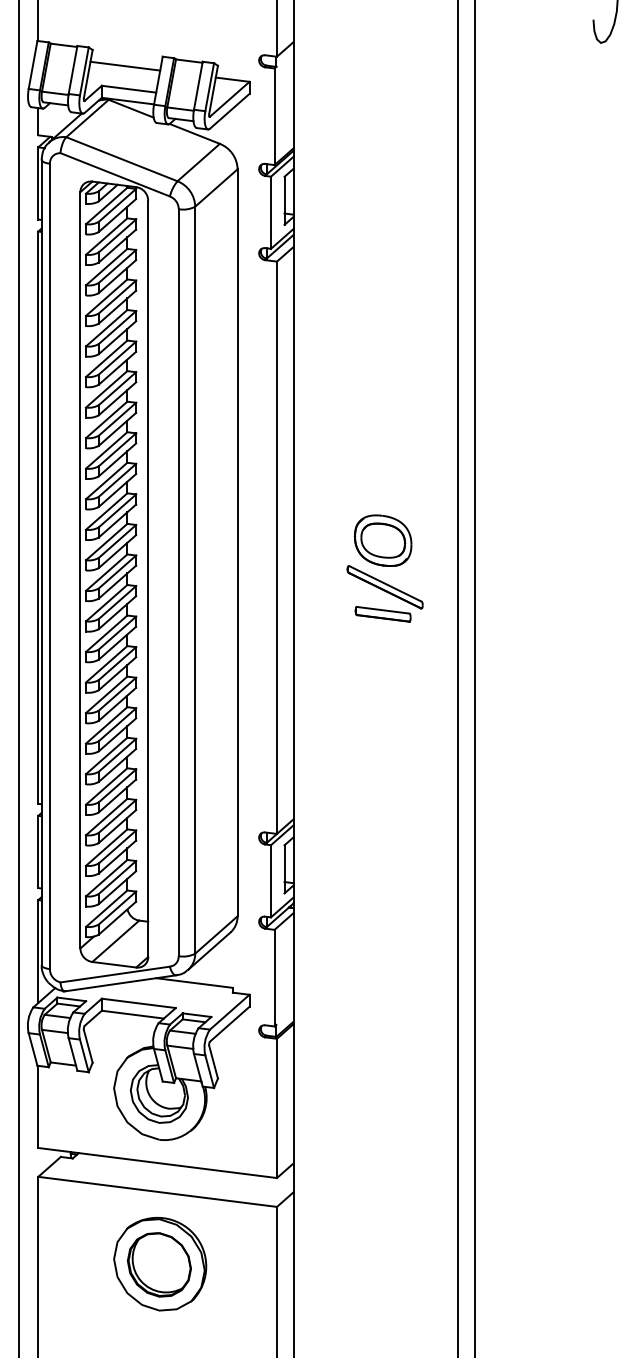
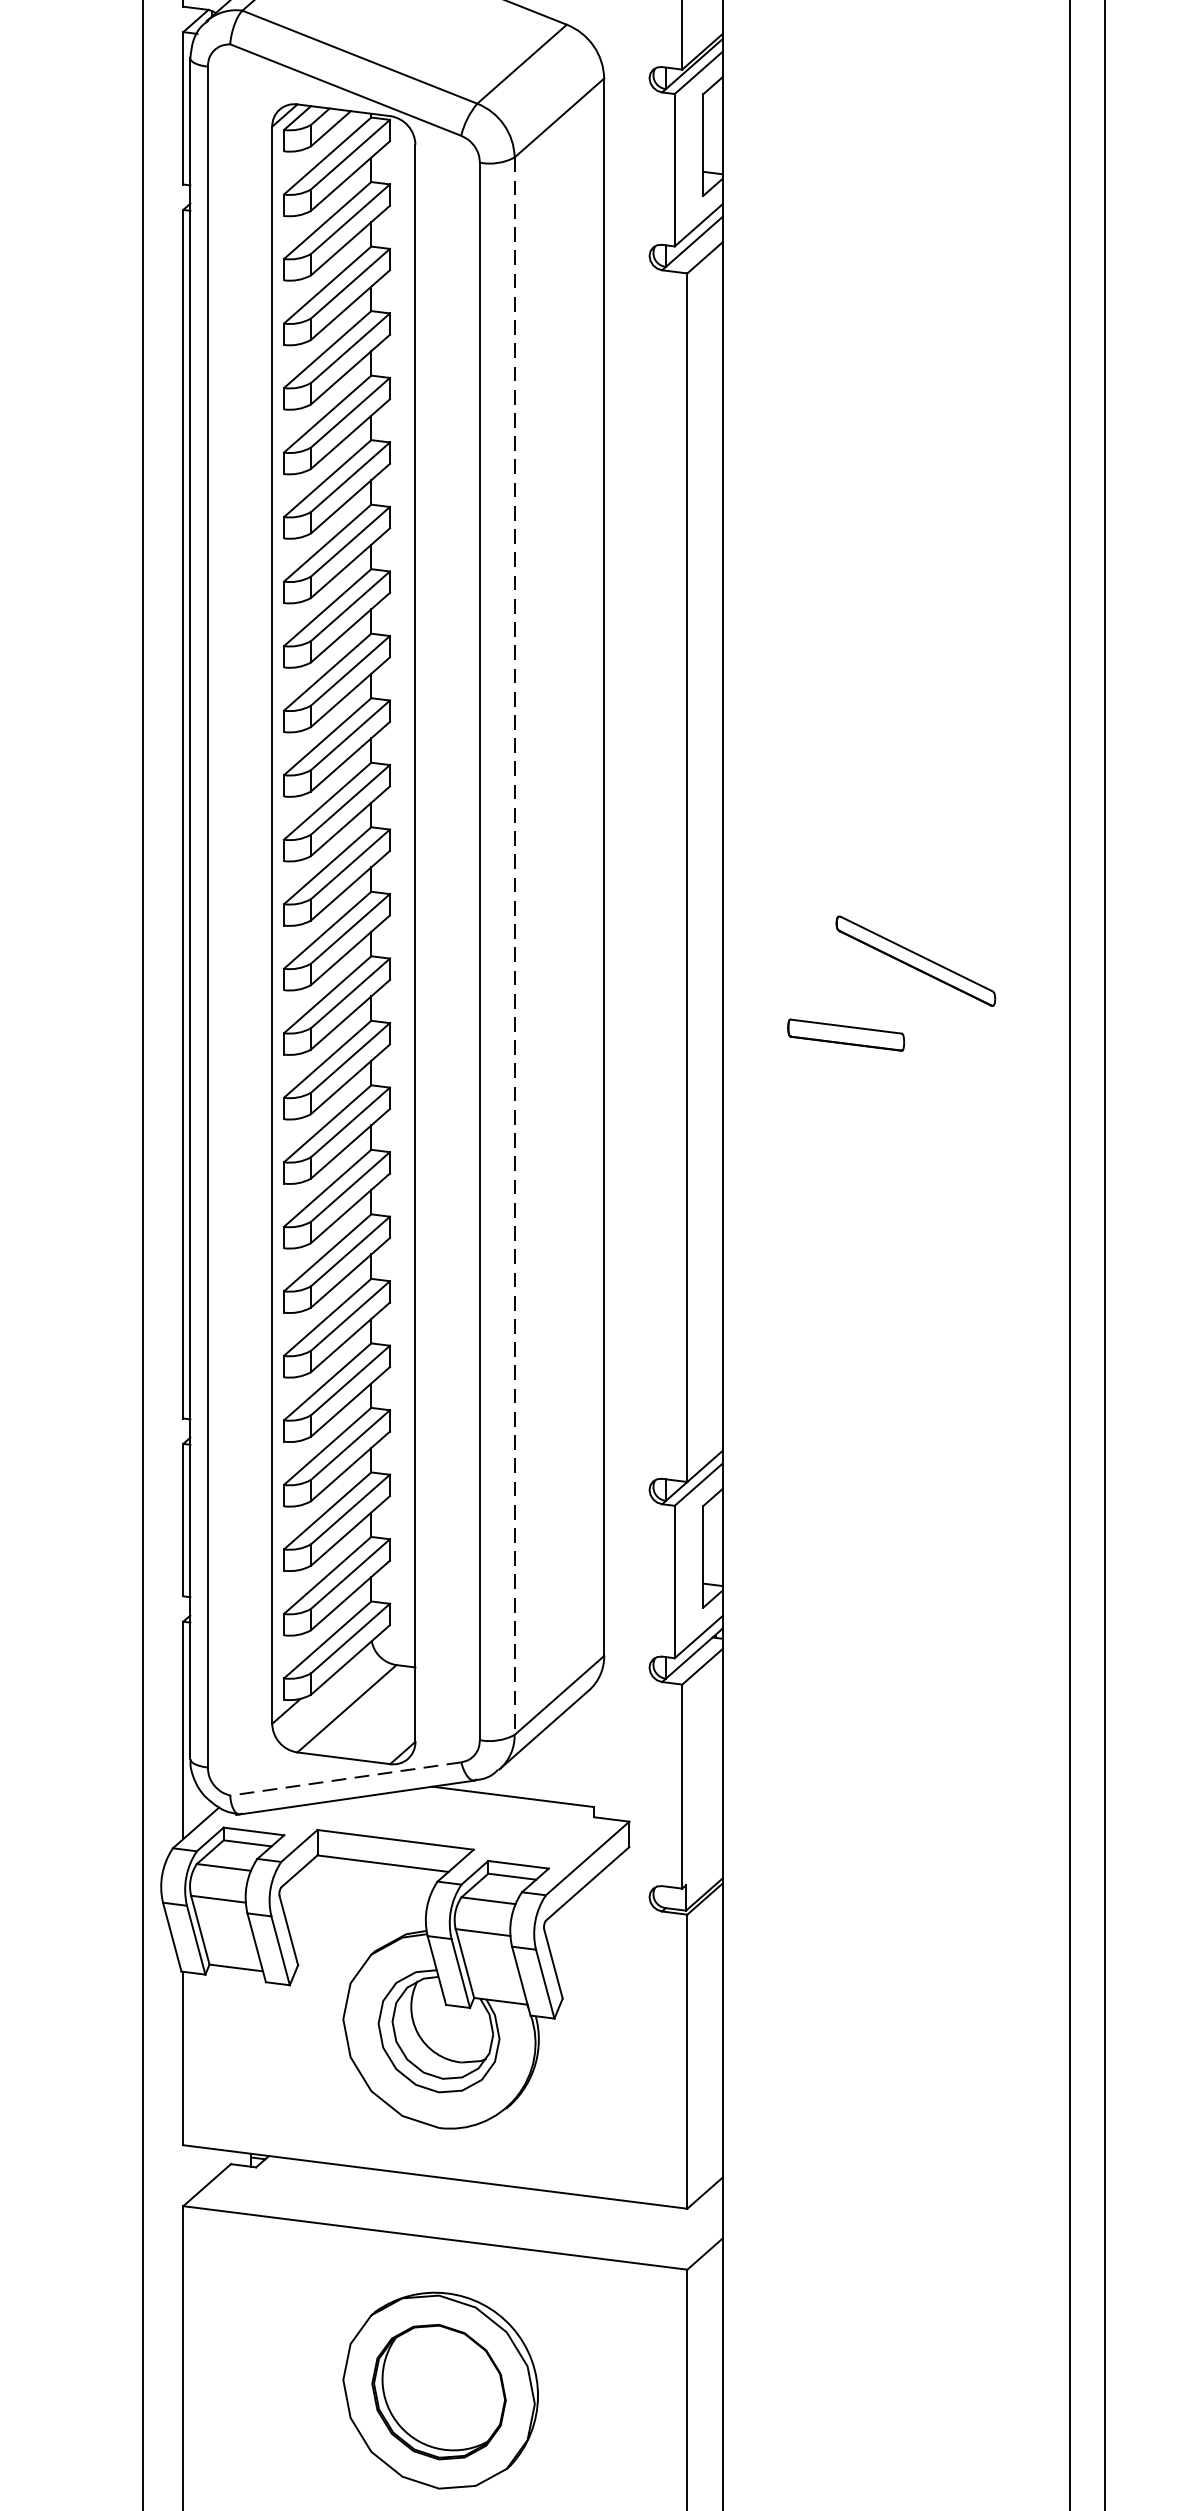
part: (382, 540) -> (910, 862), removed
line: (195, 580) -> (515, 946), solid -> dashed
part: (382, 614) -> (844, 1035), moved
line: (114, 974) -> (344, 1778), solid -> dashed

